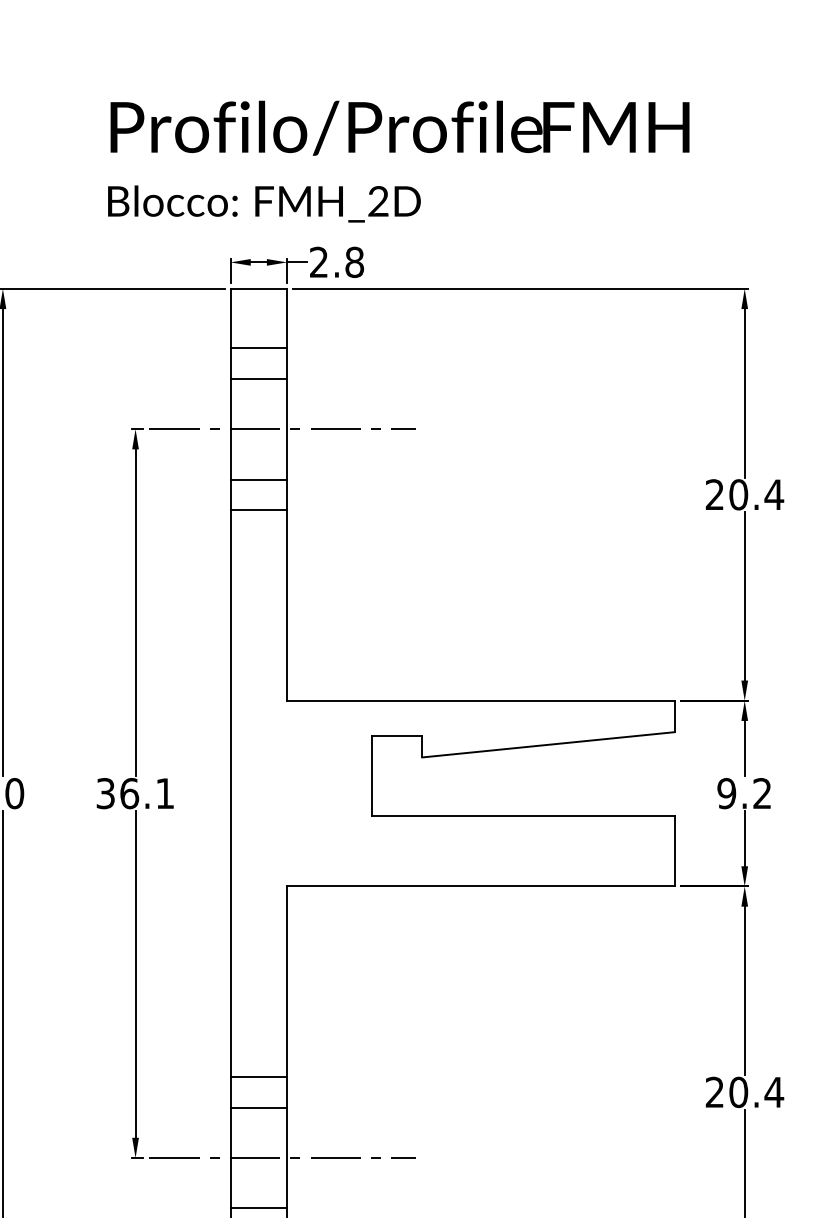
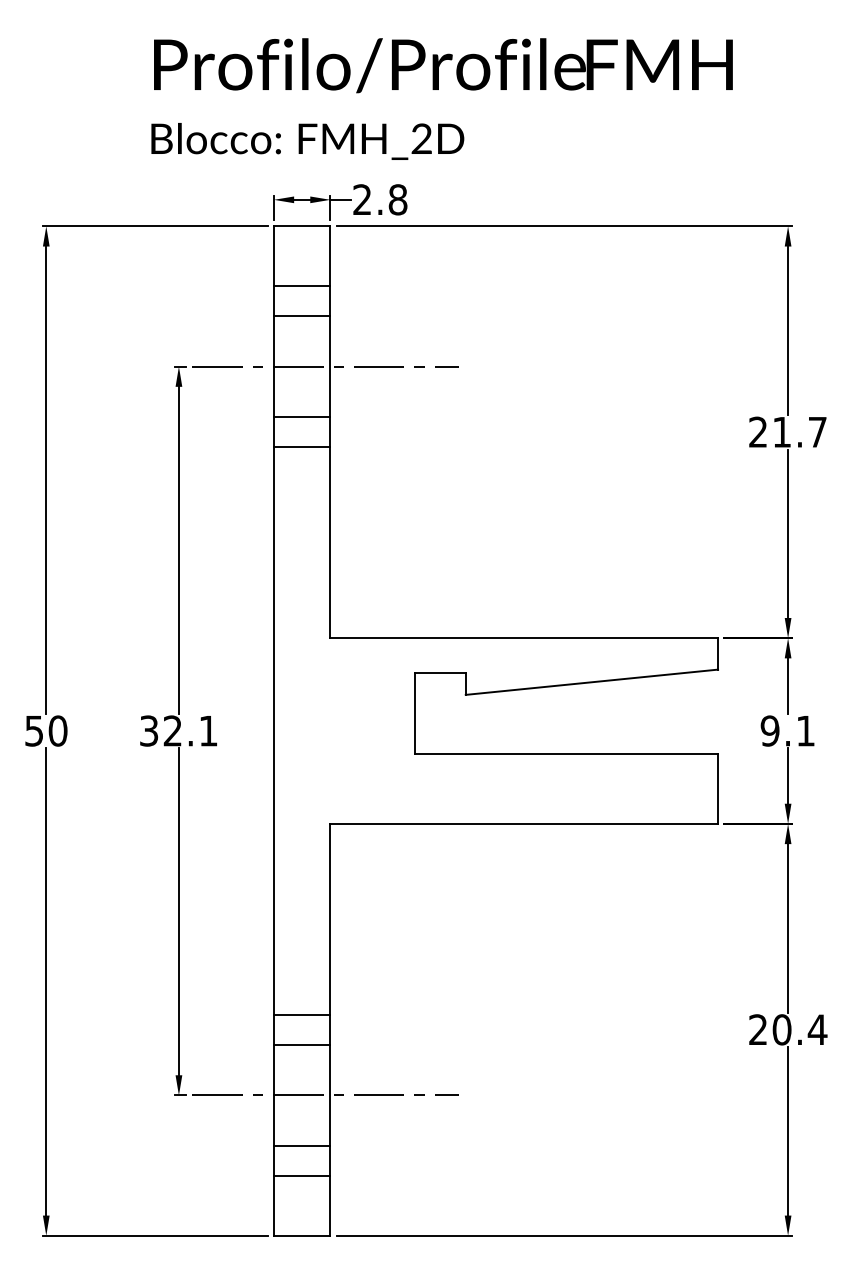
text: (756, 494) -> (799, 431), 20.4 -> 21.7
text: (129, 793) -> (172, 730), 36.1 -> 32.1
text: (762, 793) -> (805, 730), 9.2 -> 9.1

